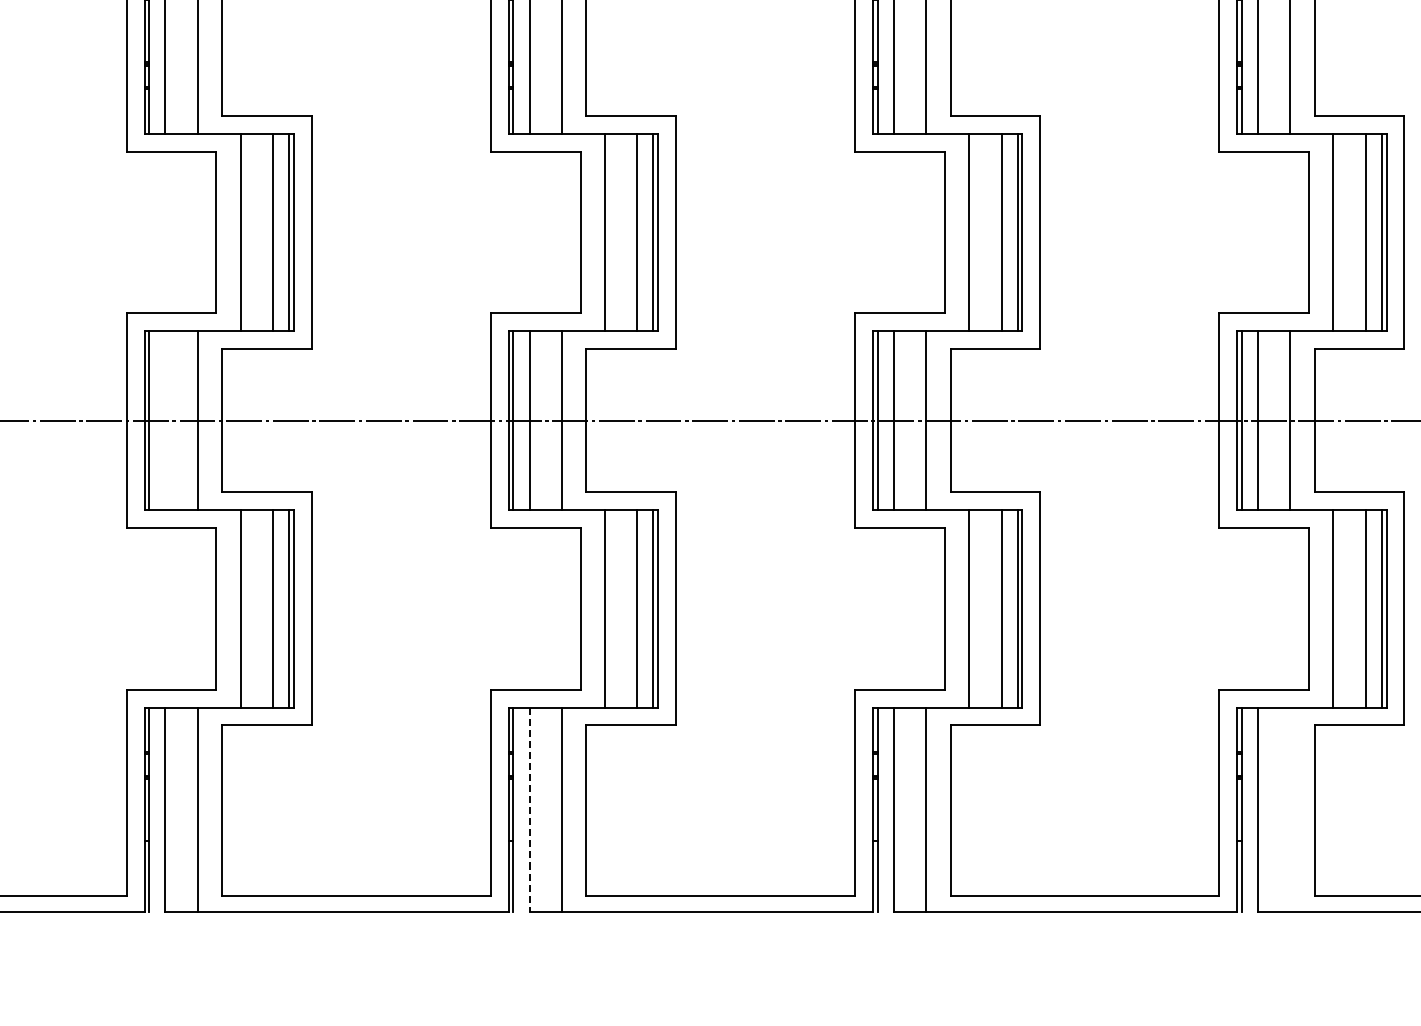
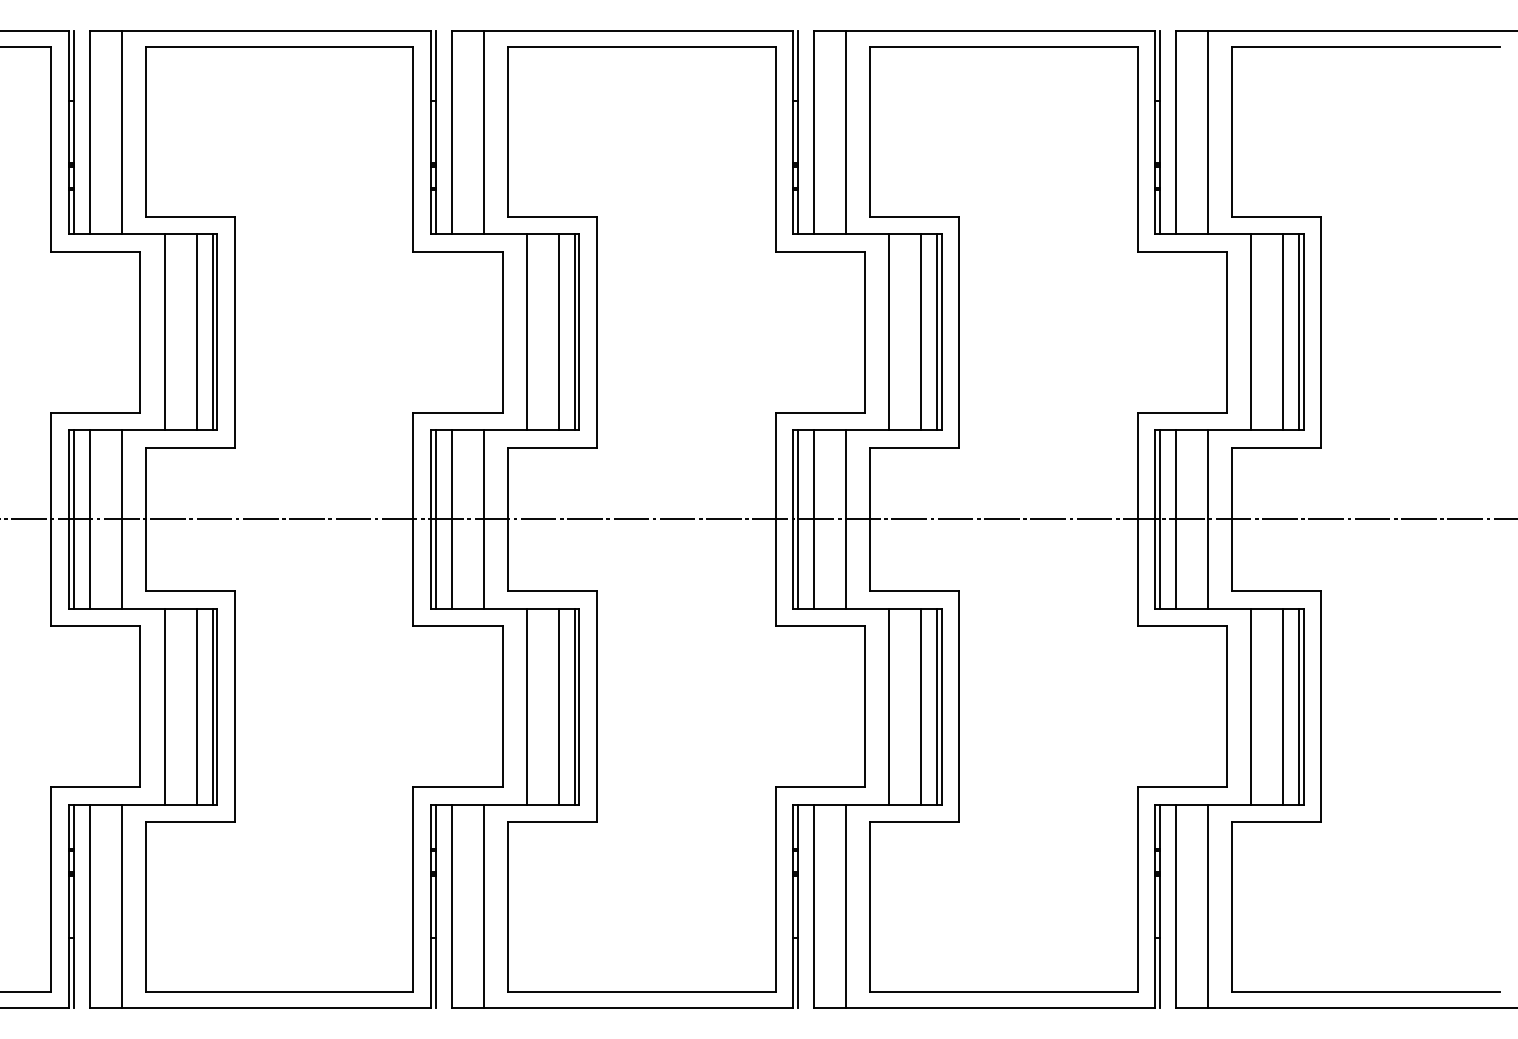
line: (165, 420) -> (89, 519), added
line: (1290, 809) -> (1208, 905), added
line: (529, 810) -> (451, 906), dashed -> solid

